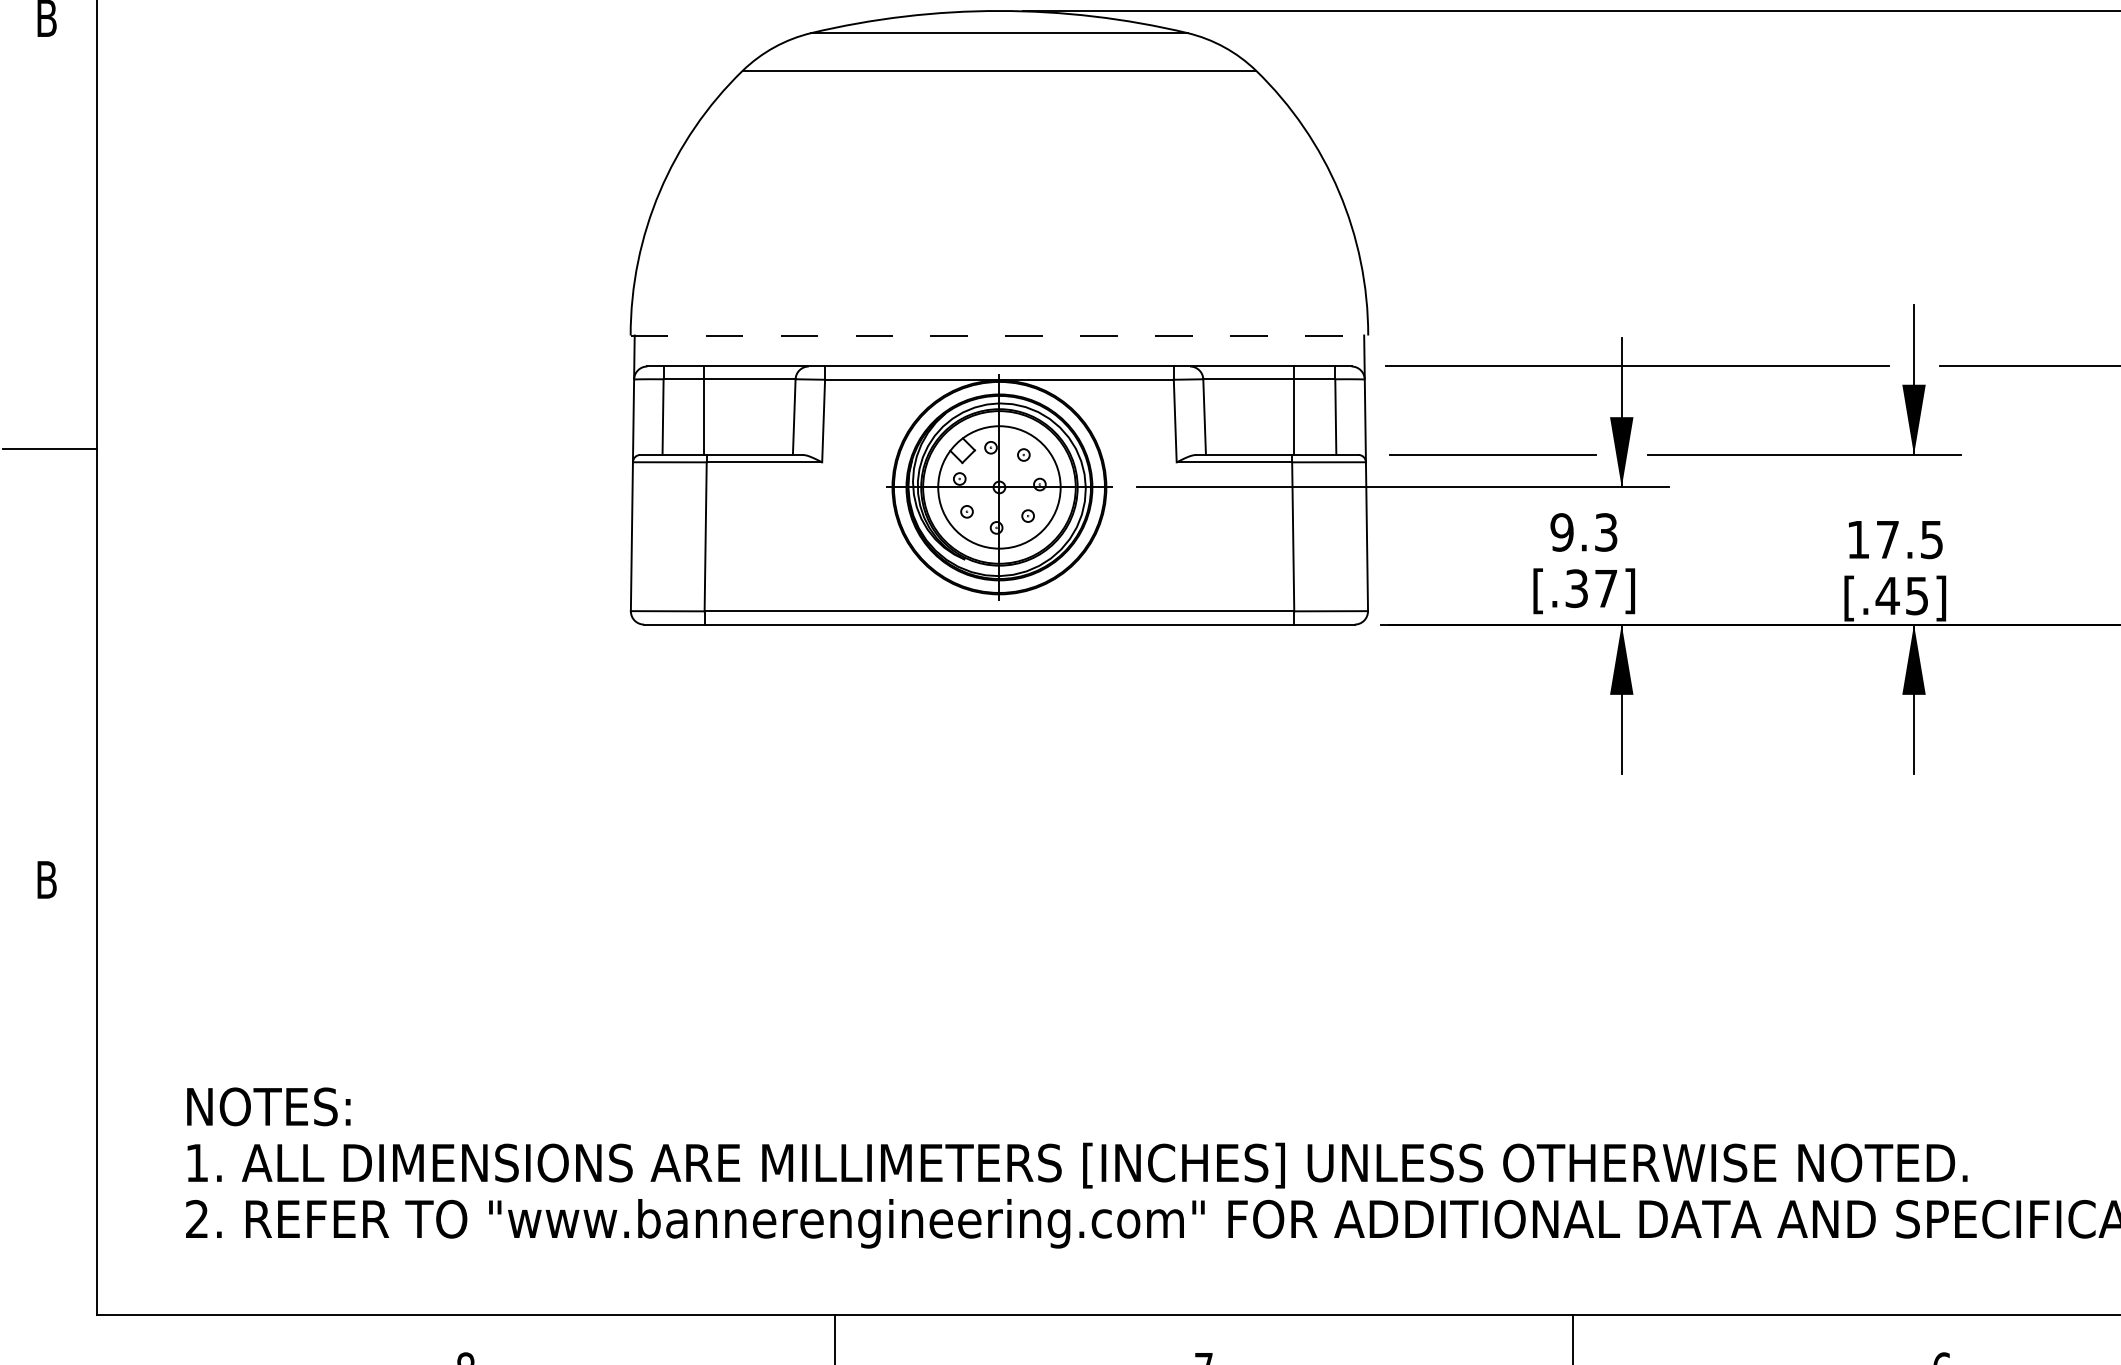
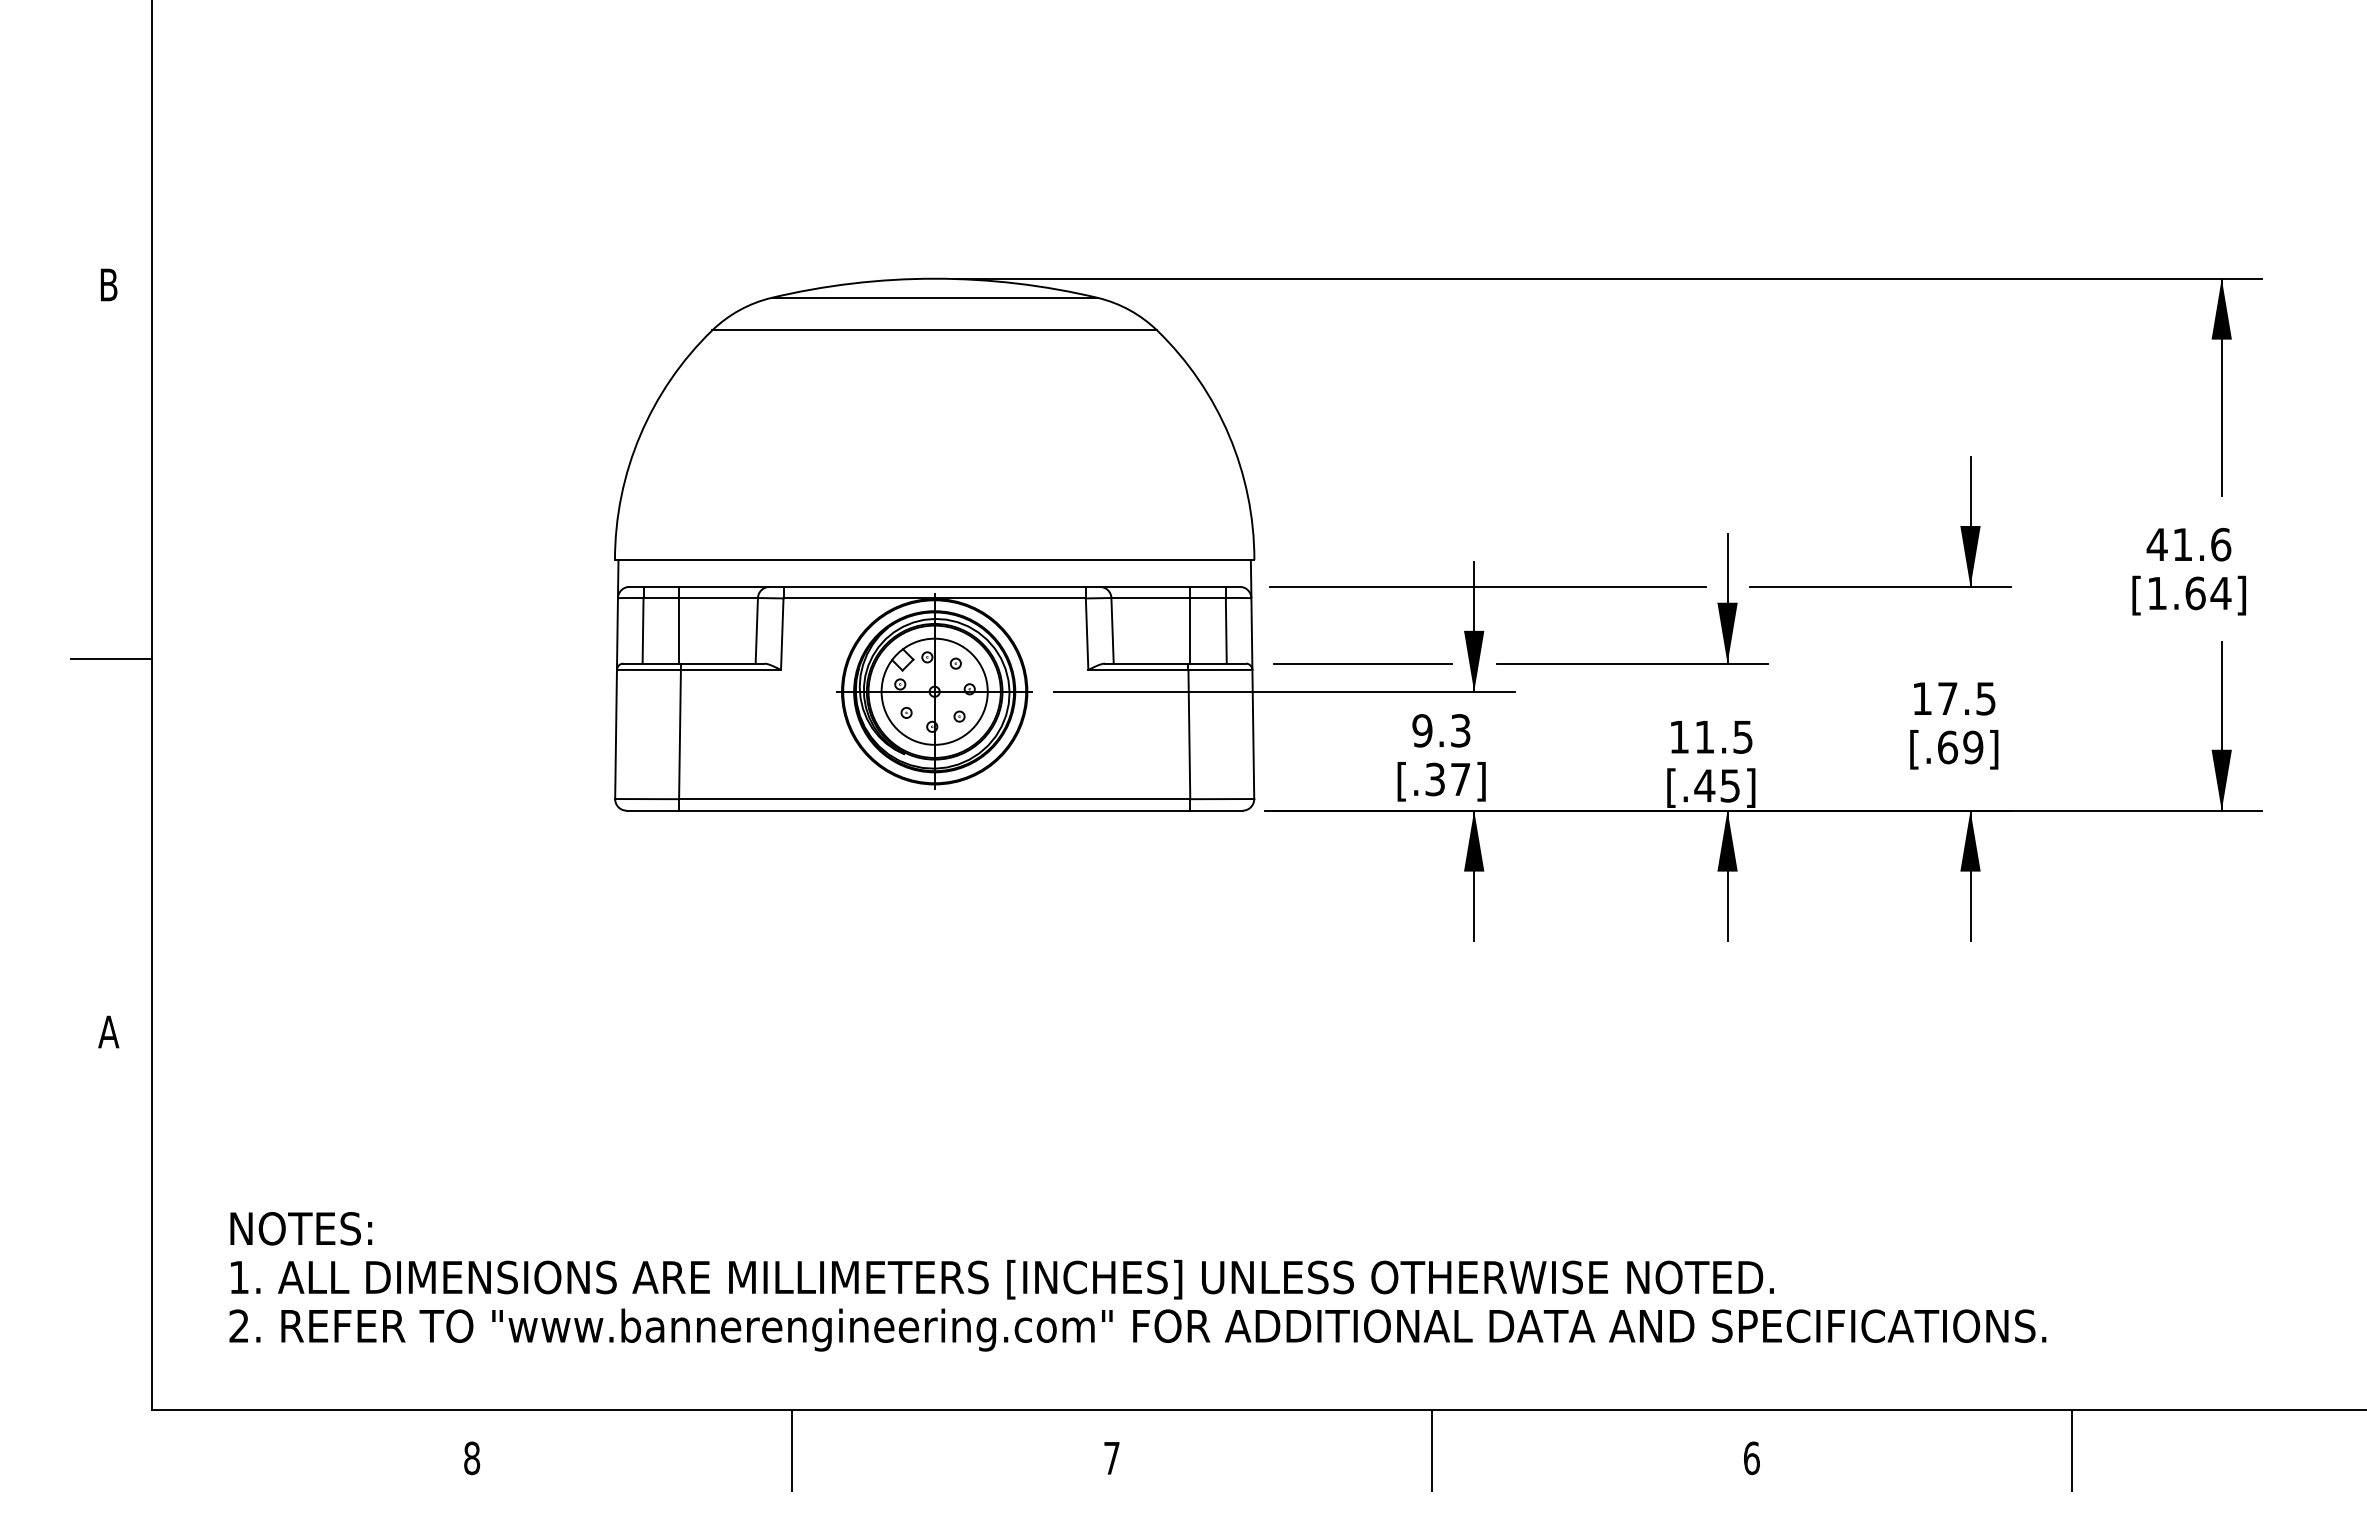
line: (999, 336) -> (934, 560), dashed -> solid
text: (1887, 540) -> (1704, 737), 17.5 -> 11.5
text: (46, 879) -> (108, 1031), B -> A

